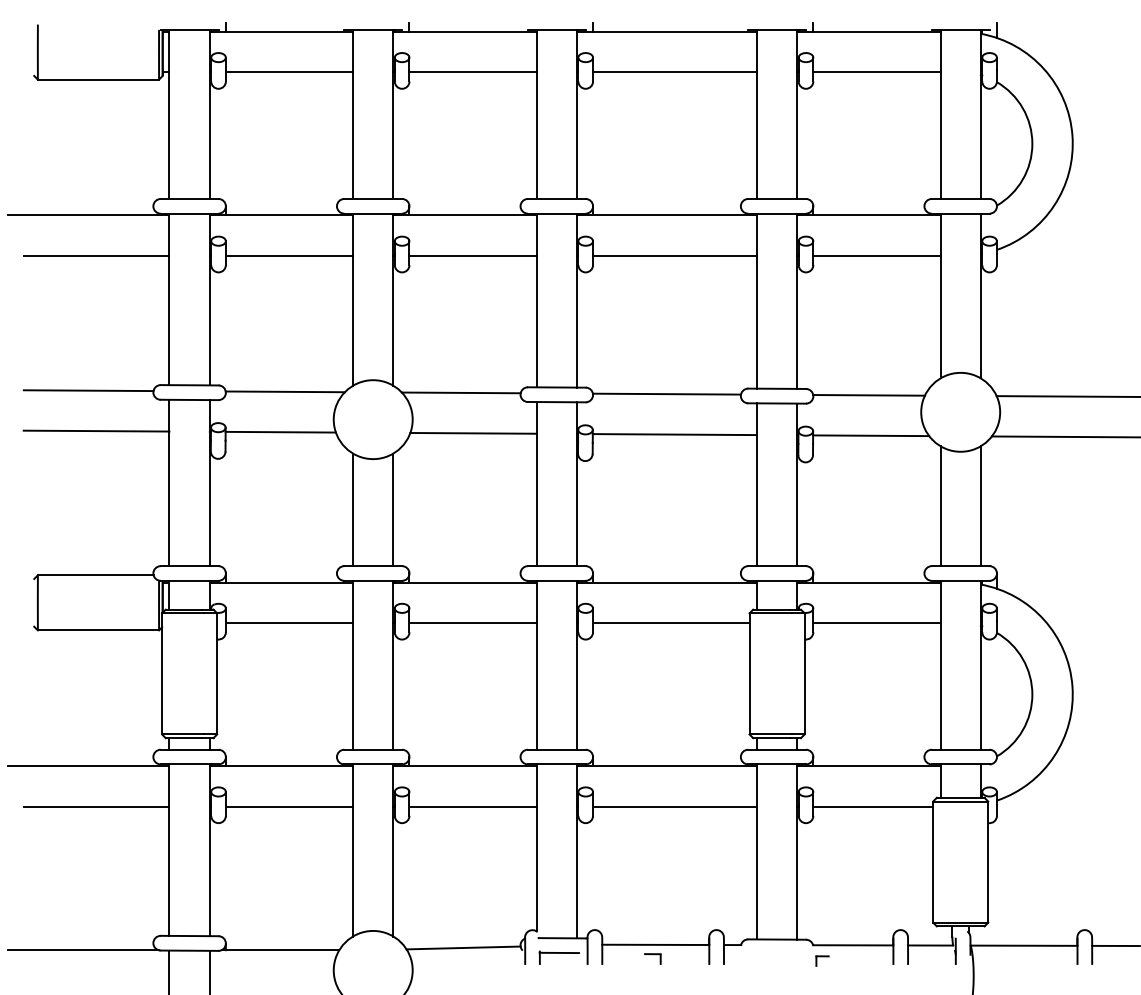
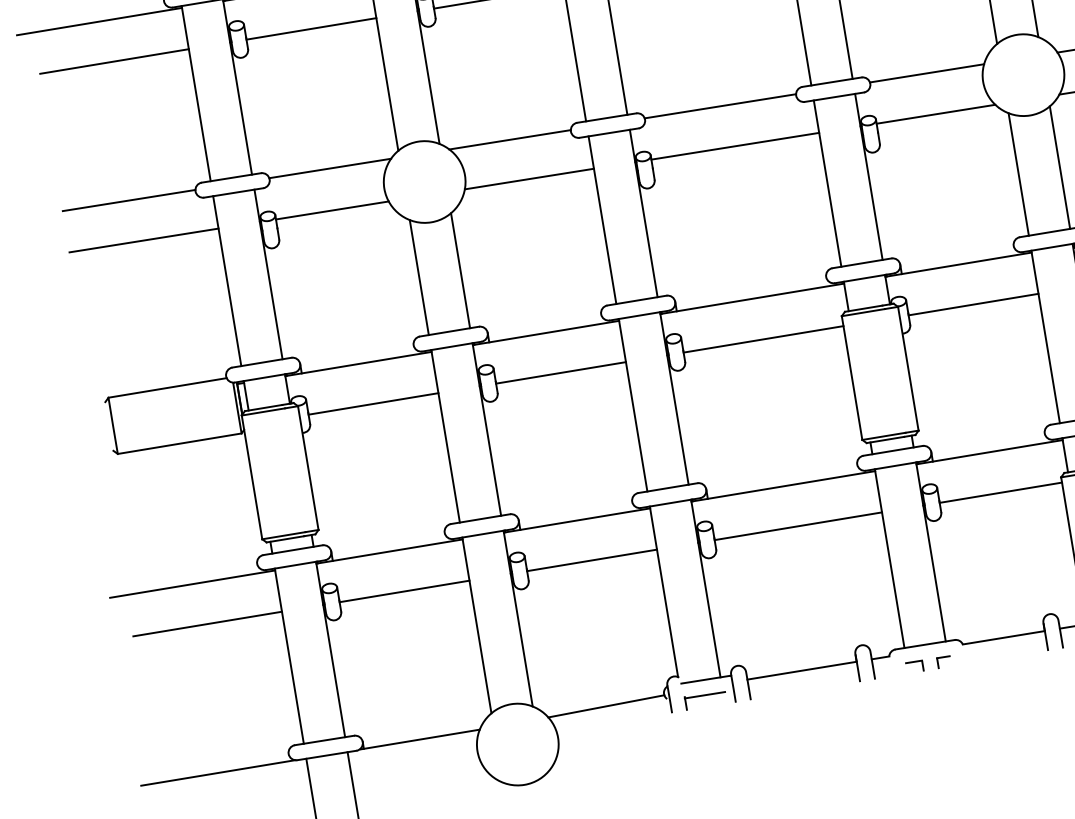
part: (652, 958) -> (914, 666), moved
part: (822, 960) -> (944, 661), moved

